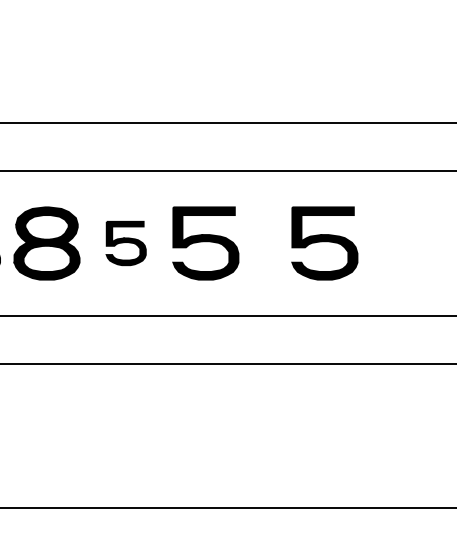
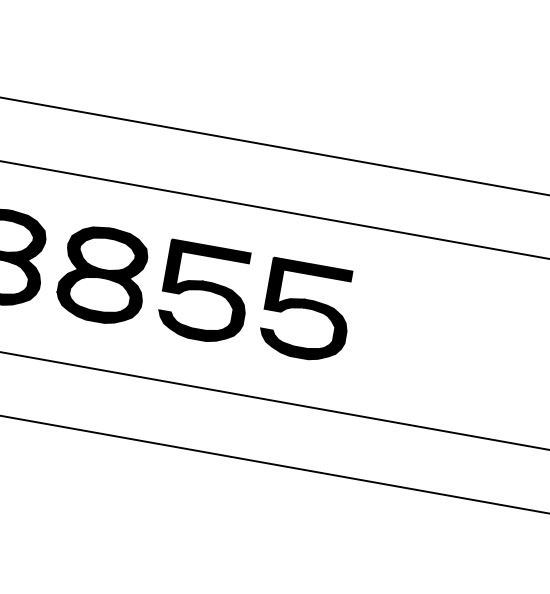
part: (125, 243) -> (204, 292), size x1.67
part: (324, 243) -> (459, 338), removed

